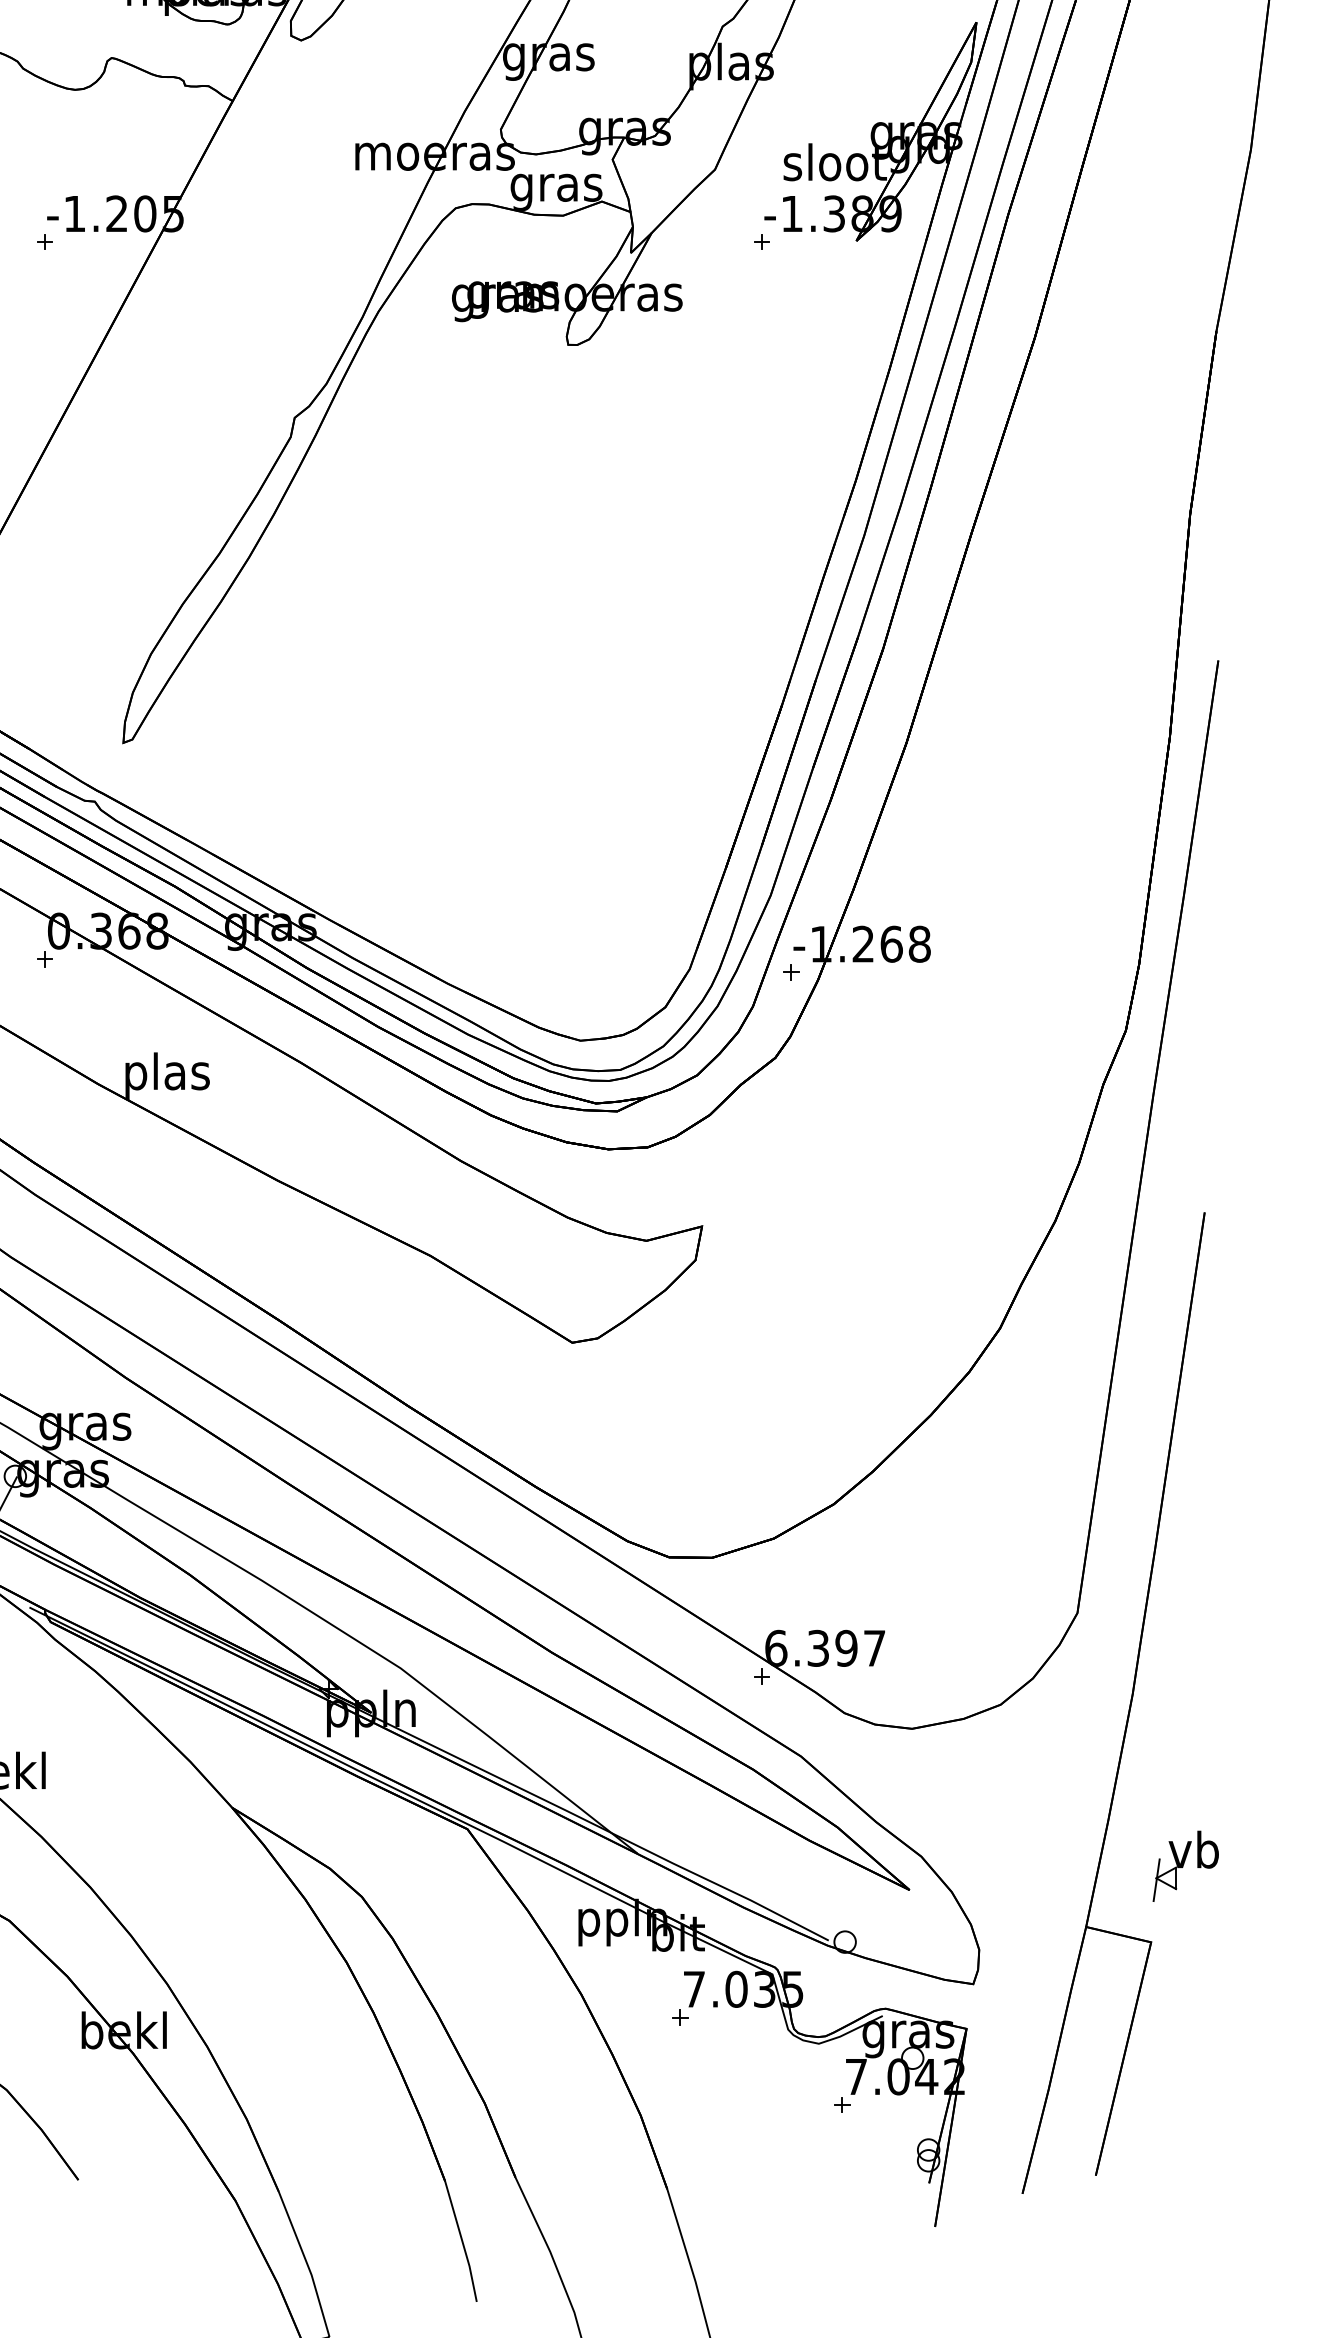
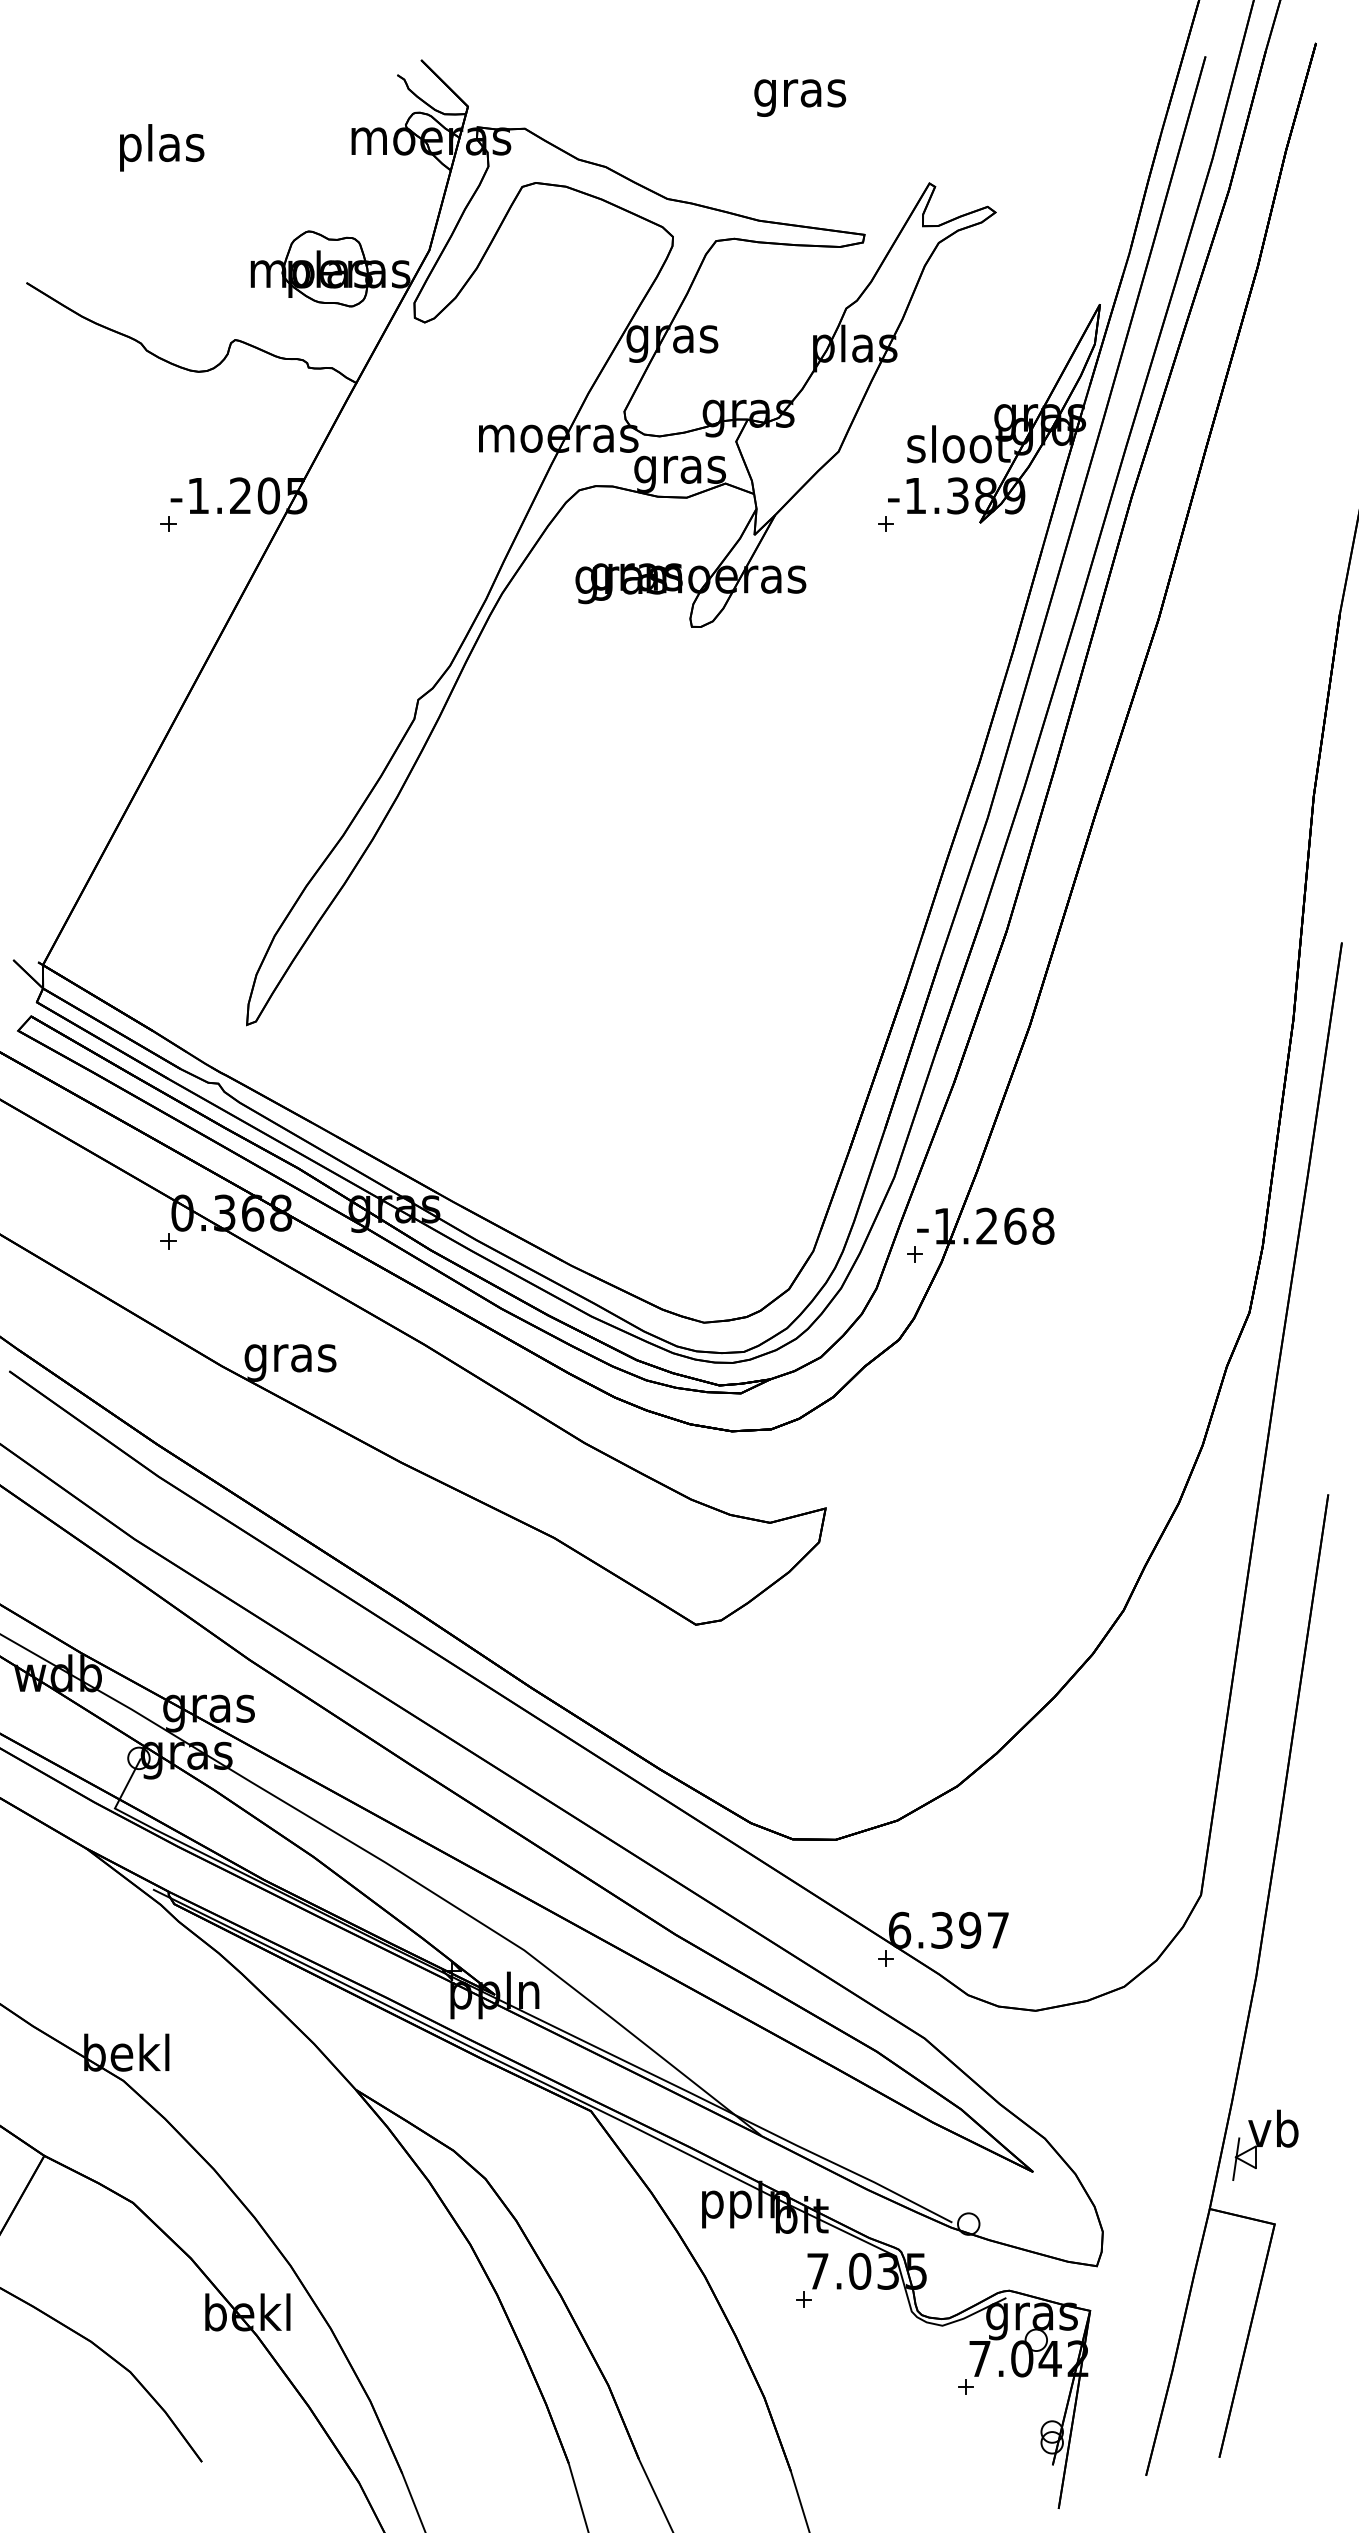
text: (166, 1075) -> (290, 1357), plas -> gras
part: (1185, 1865) -> (1265, 2144), moved

